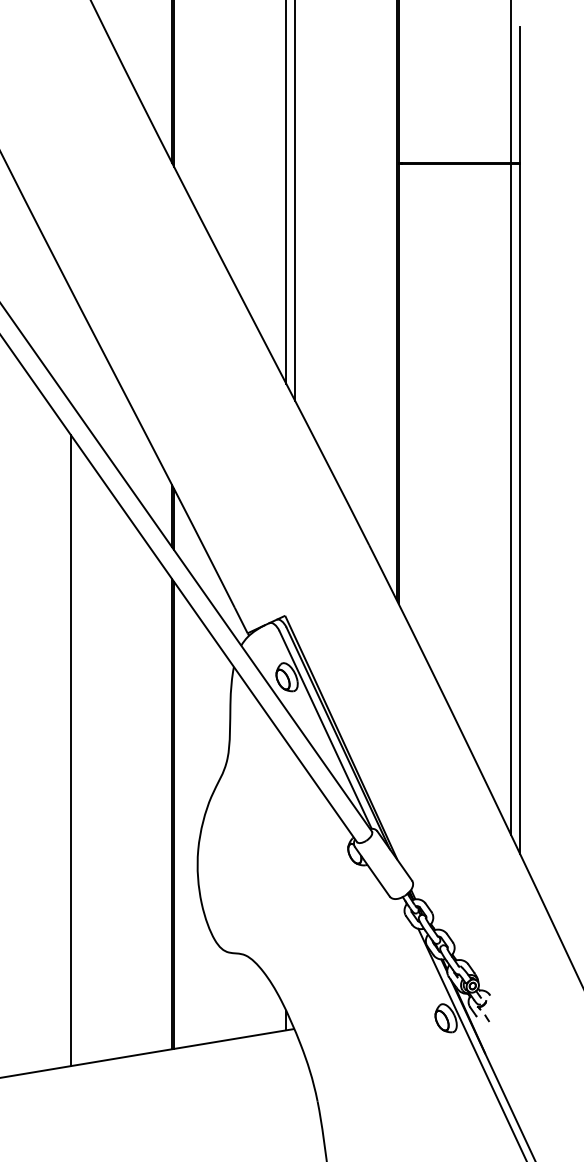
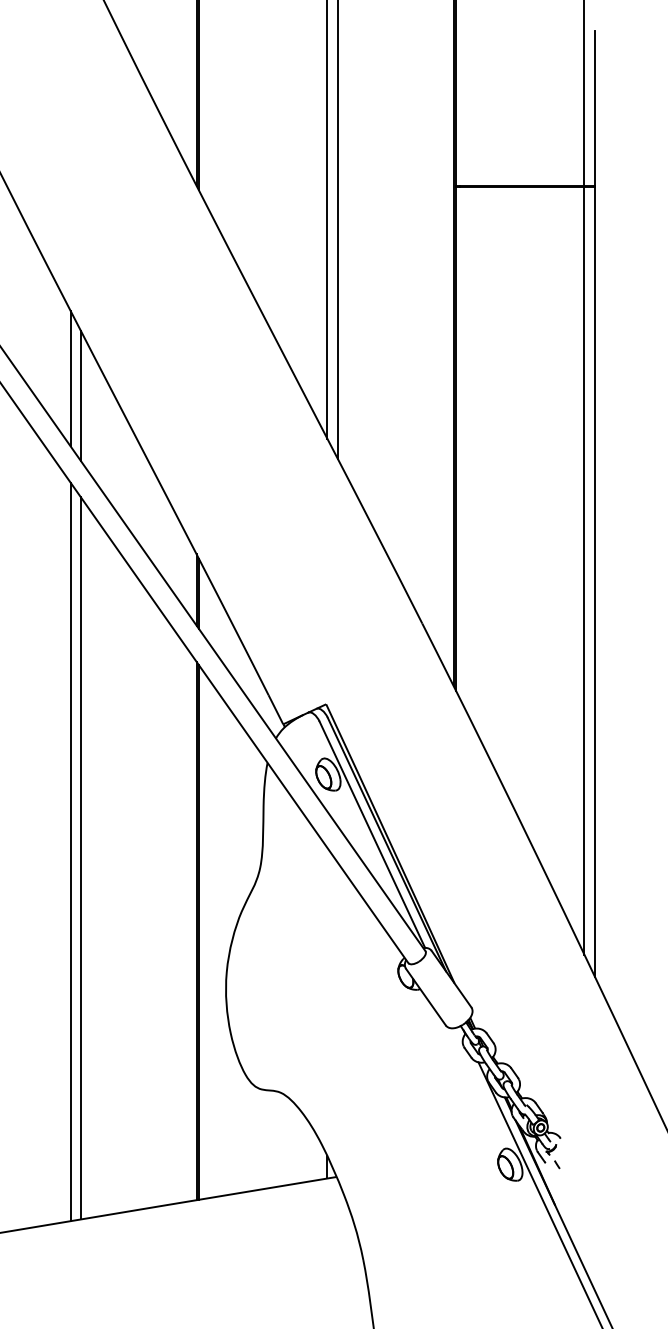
line: (61, 330) -> (70, 377), added
line: (70, 346) -> (80, 396), added
line: (61, 744) -> (70, 851), added

